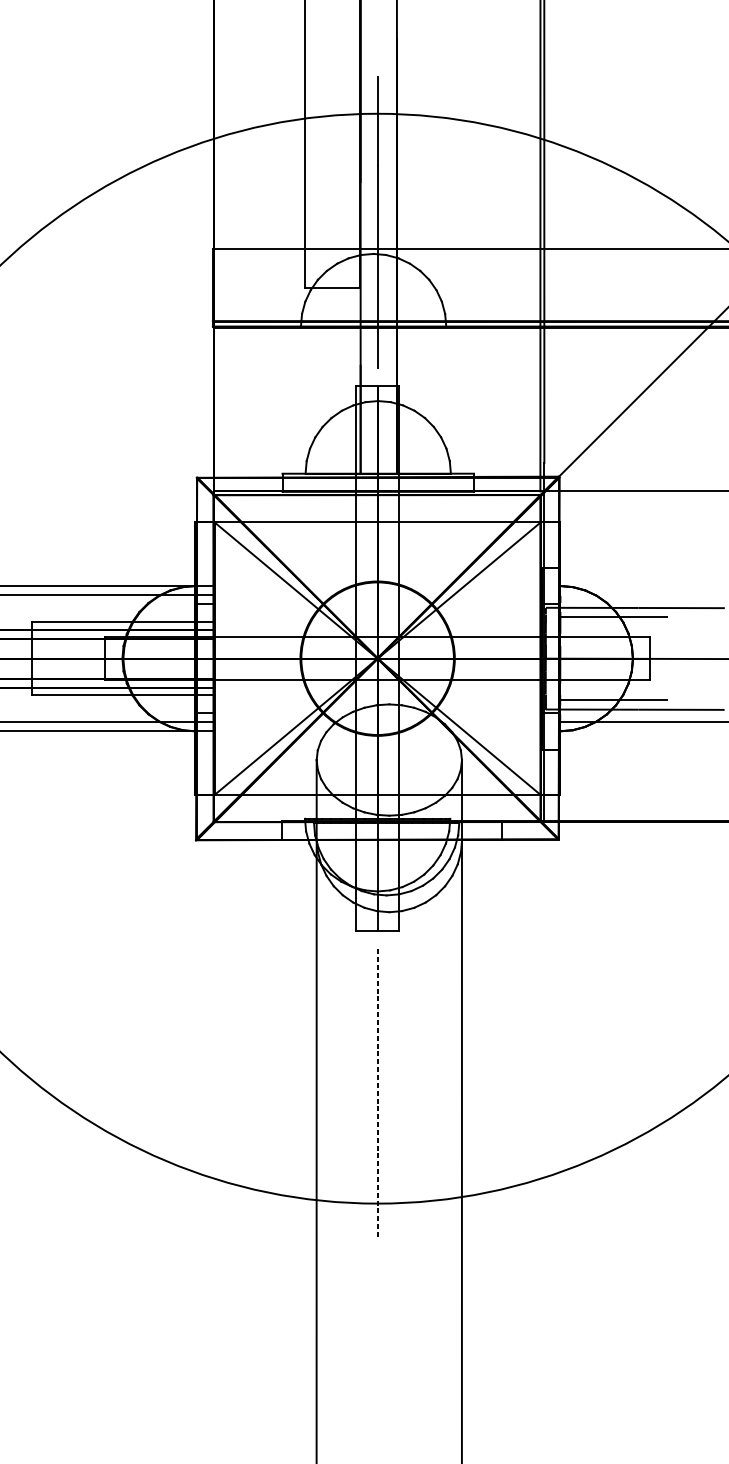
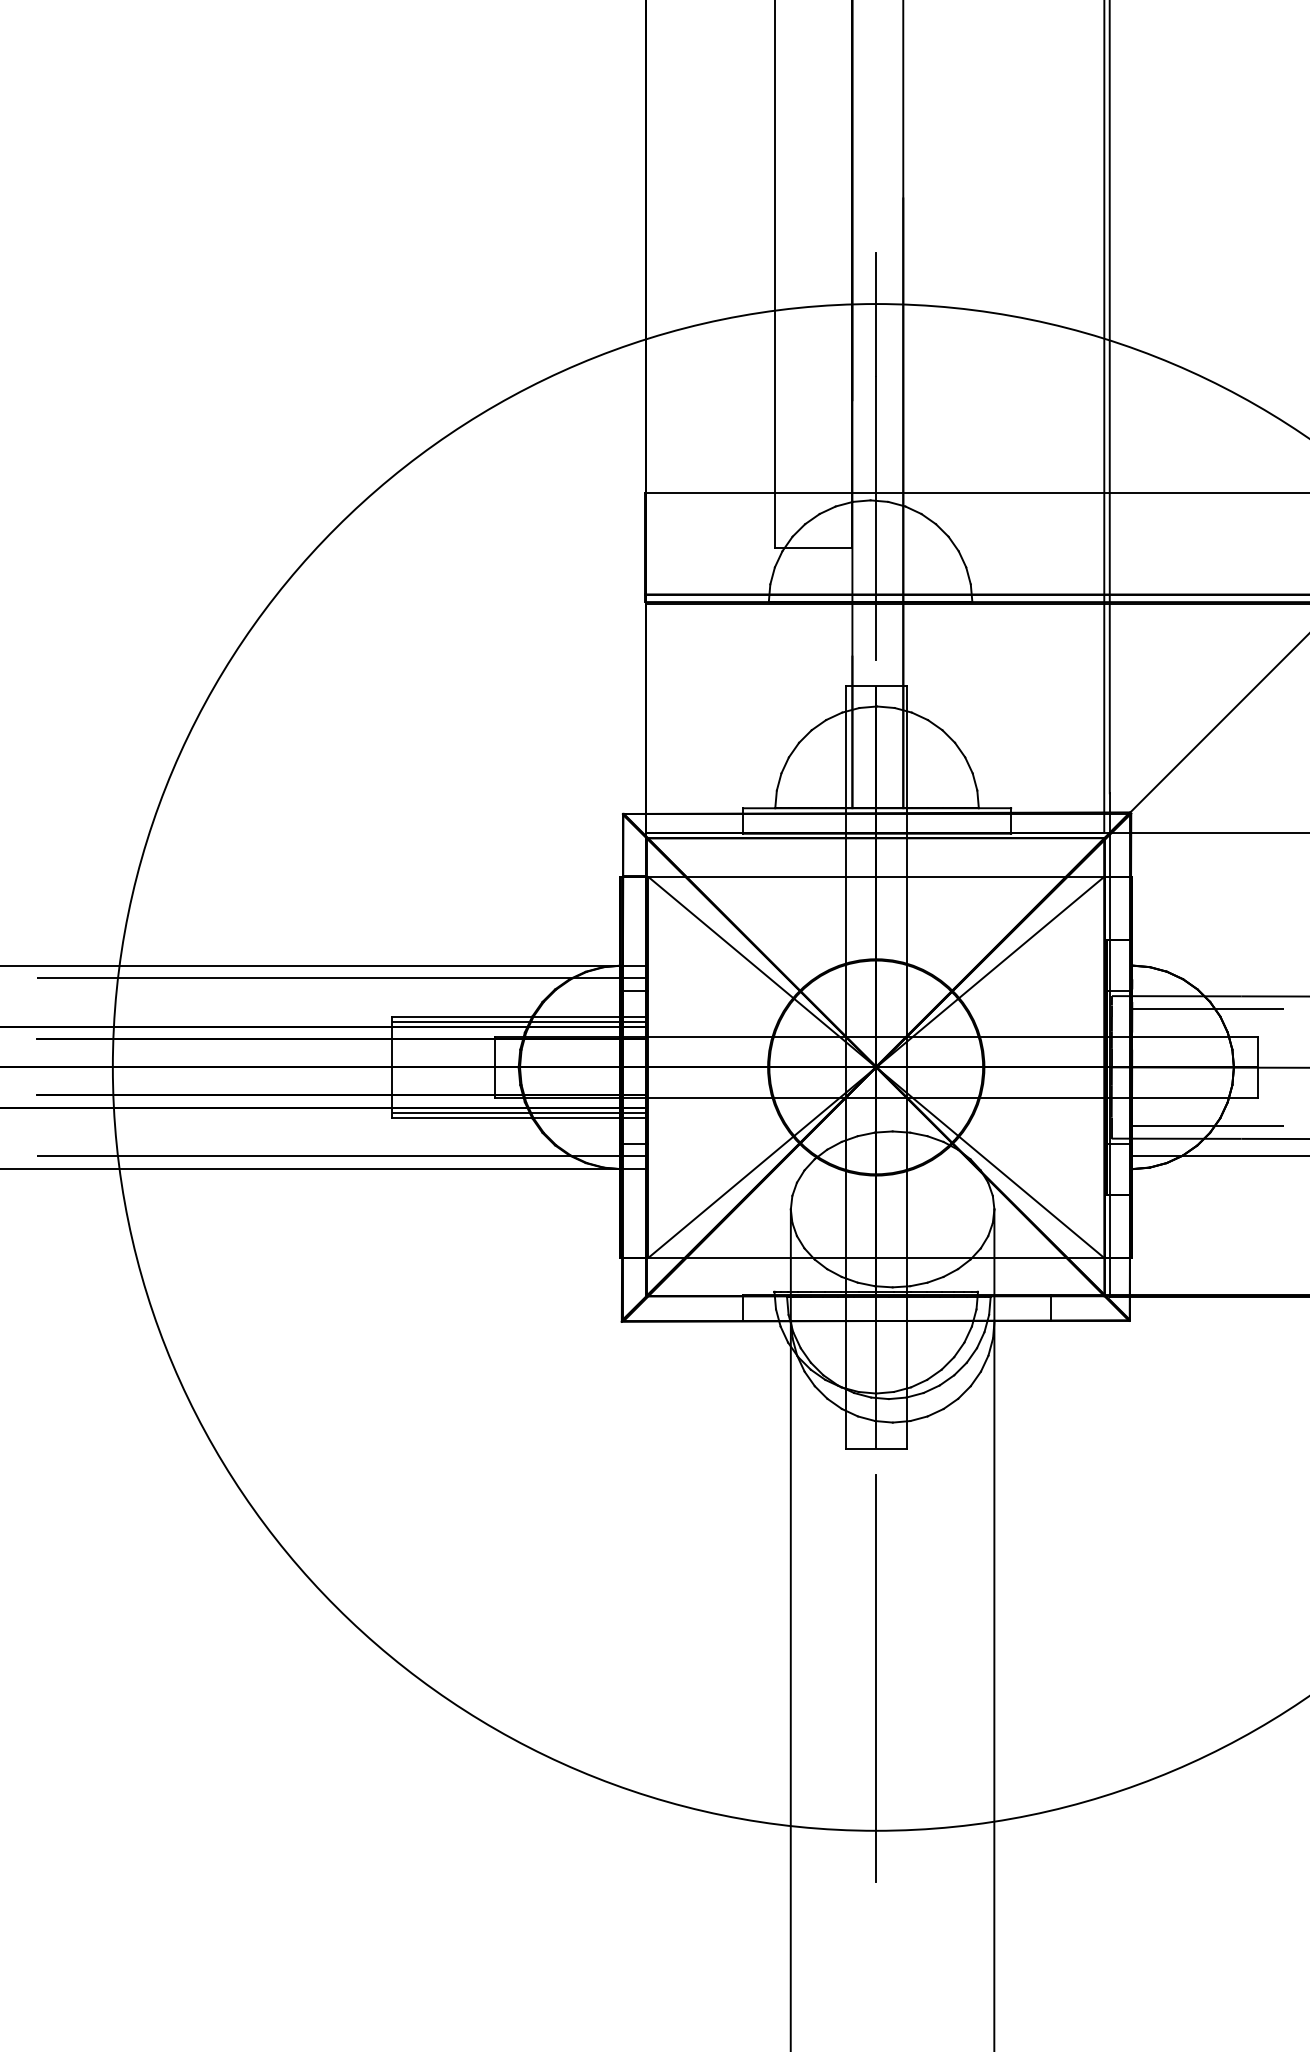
line: (123, 625) -> (519, 1021), added
line: (123, 691) -> (519, 1113), added
line: (377, 1094) -> (876, 1678), dashed -> solid

